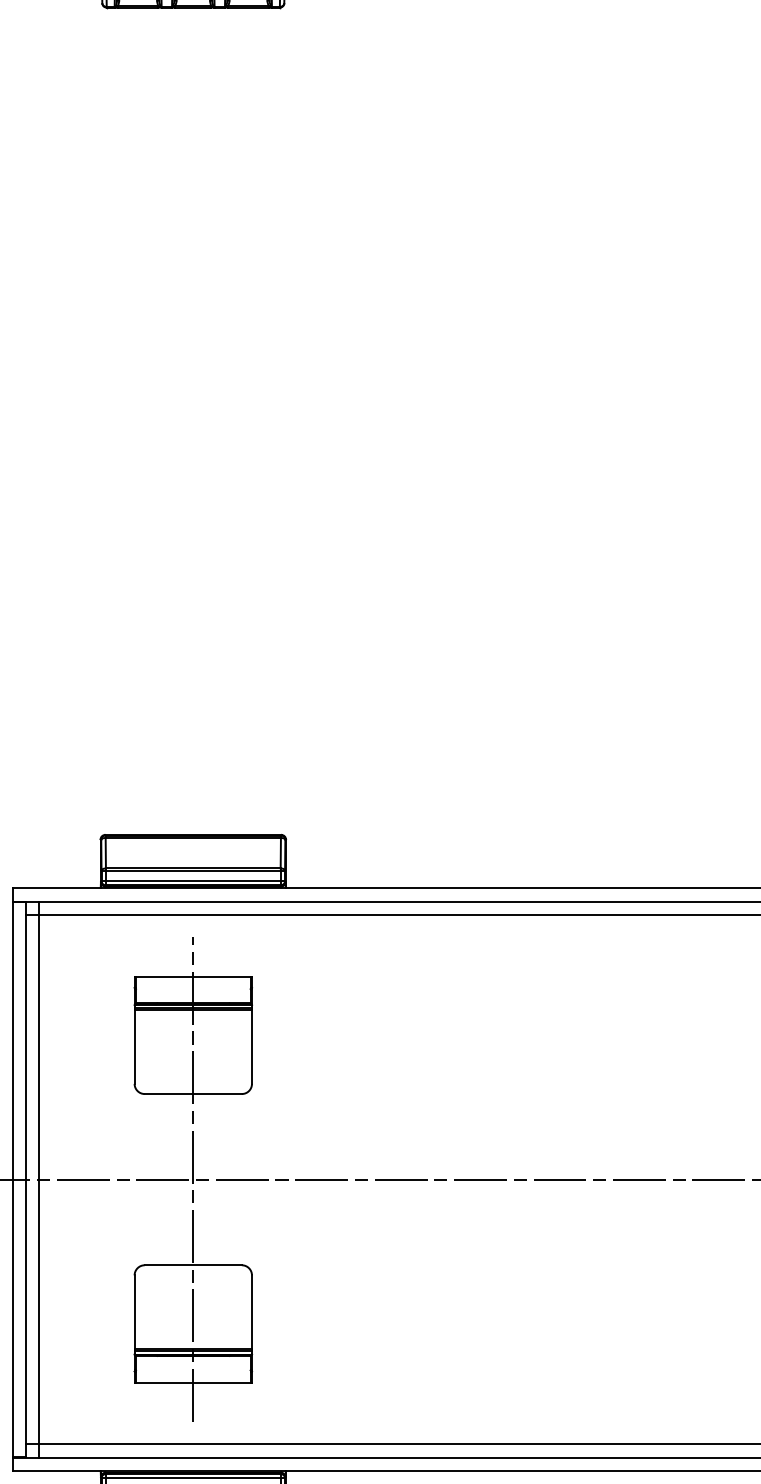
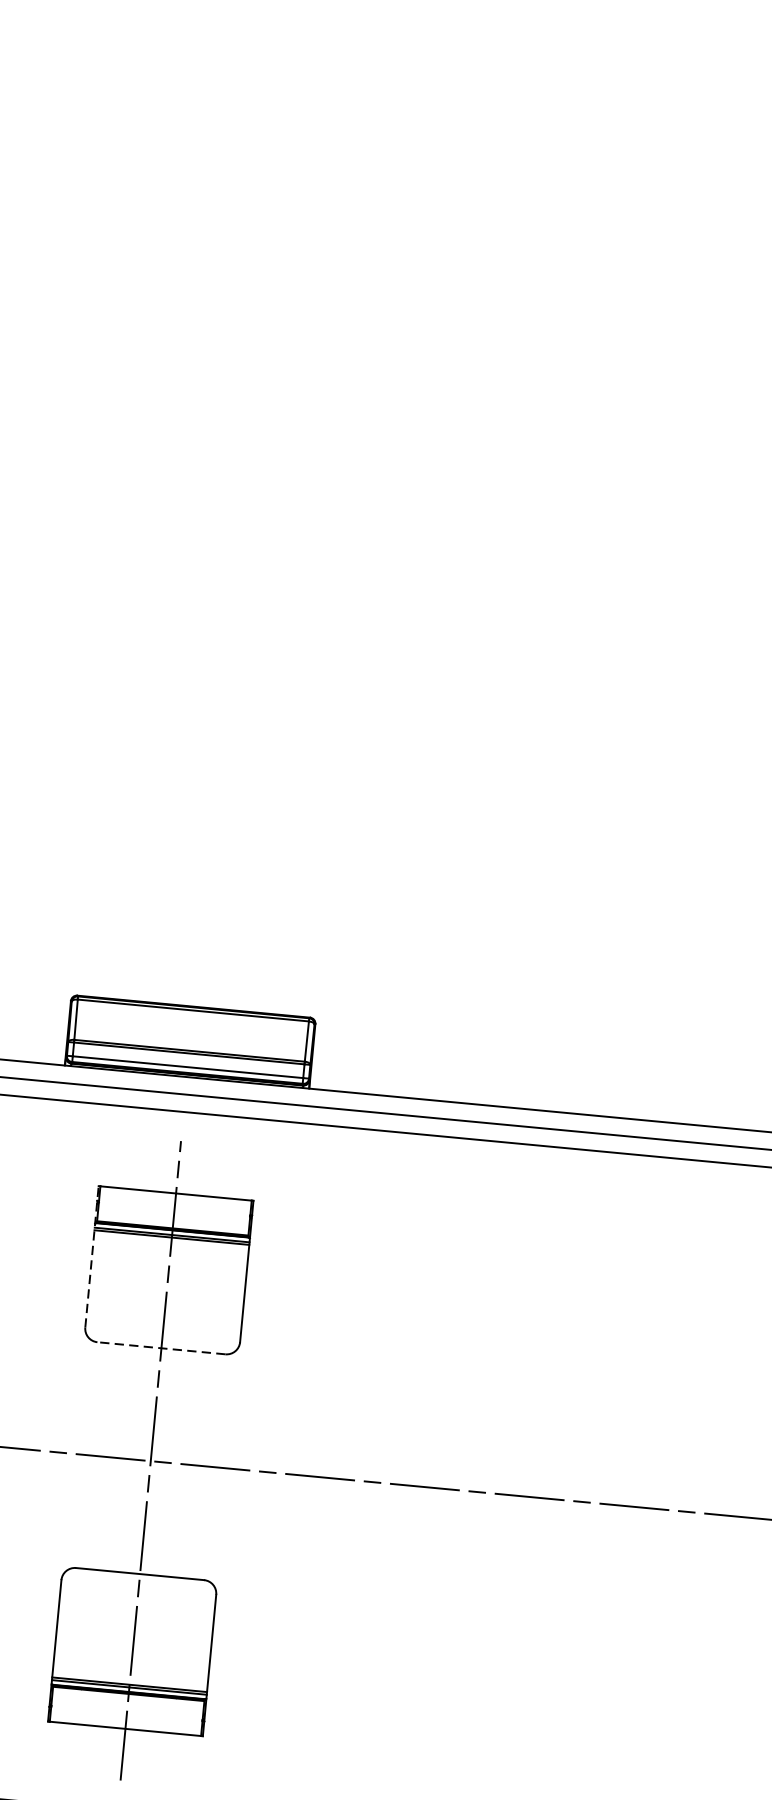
line: (134, 1030) -> (91, 1257), solid -> dashed
line: (193, 1094) -> (161, 1348), solid -> dashed

